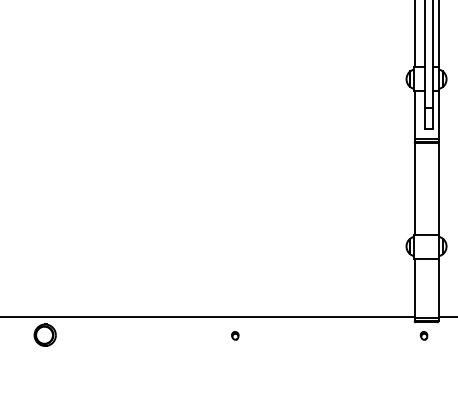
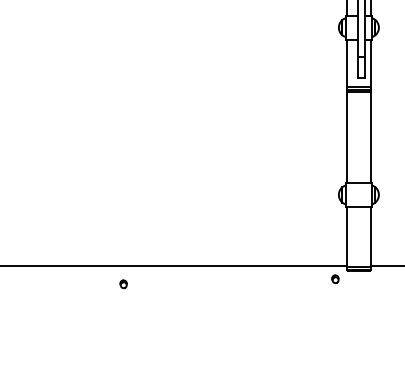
part: (235, 335) -> (123, 283), moved
part: (424, 335) -> (335, 278), moved

